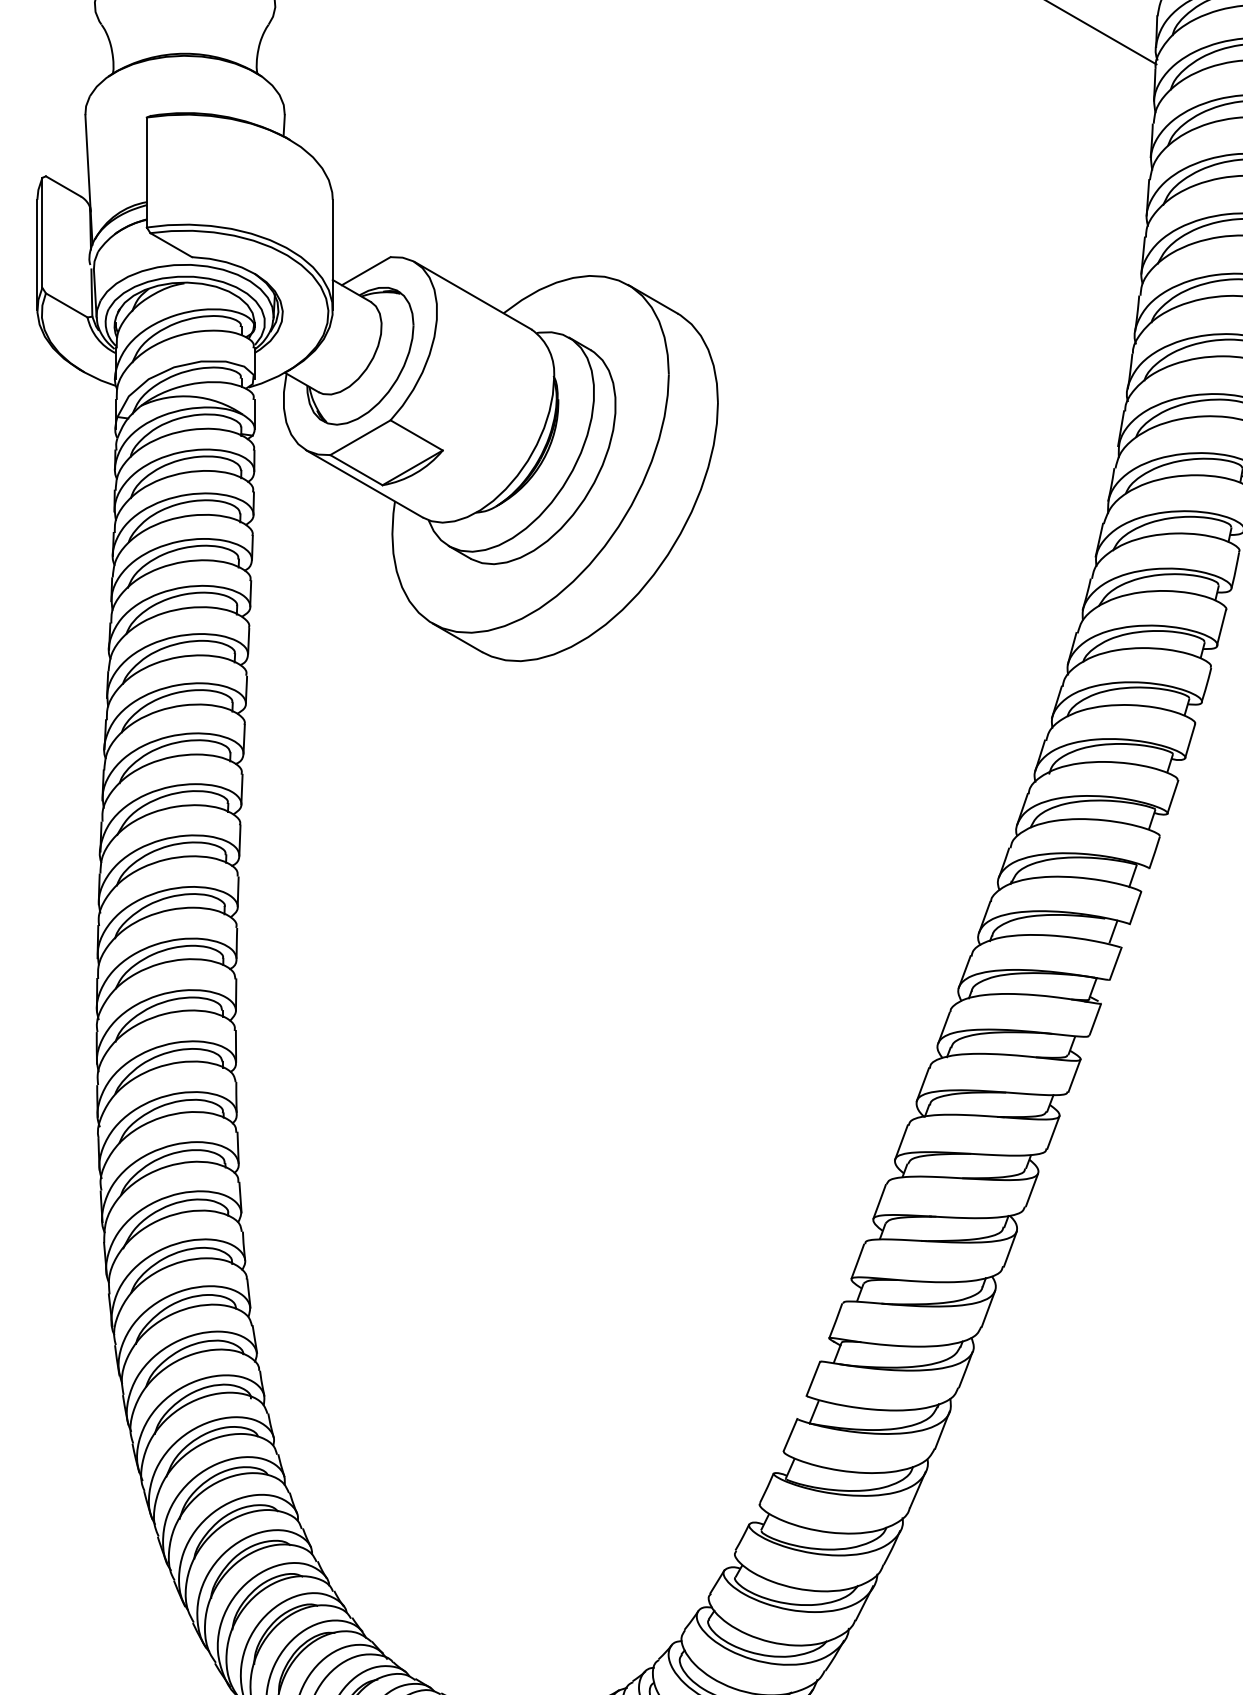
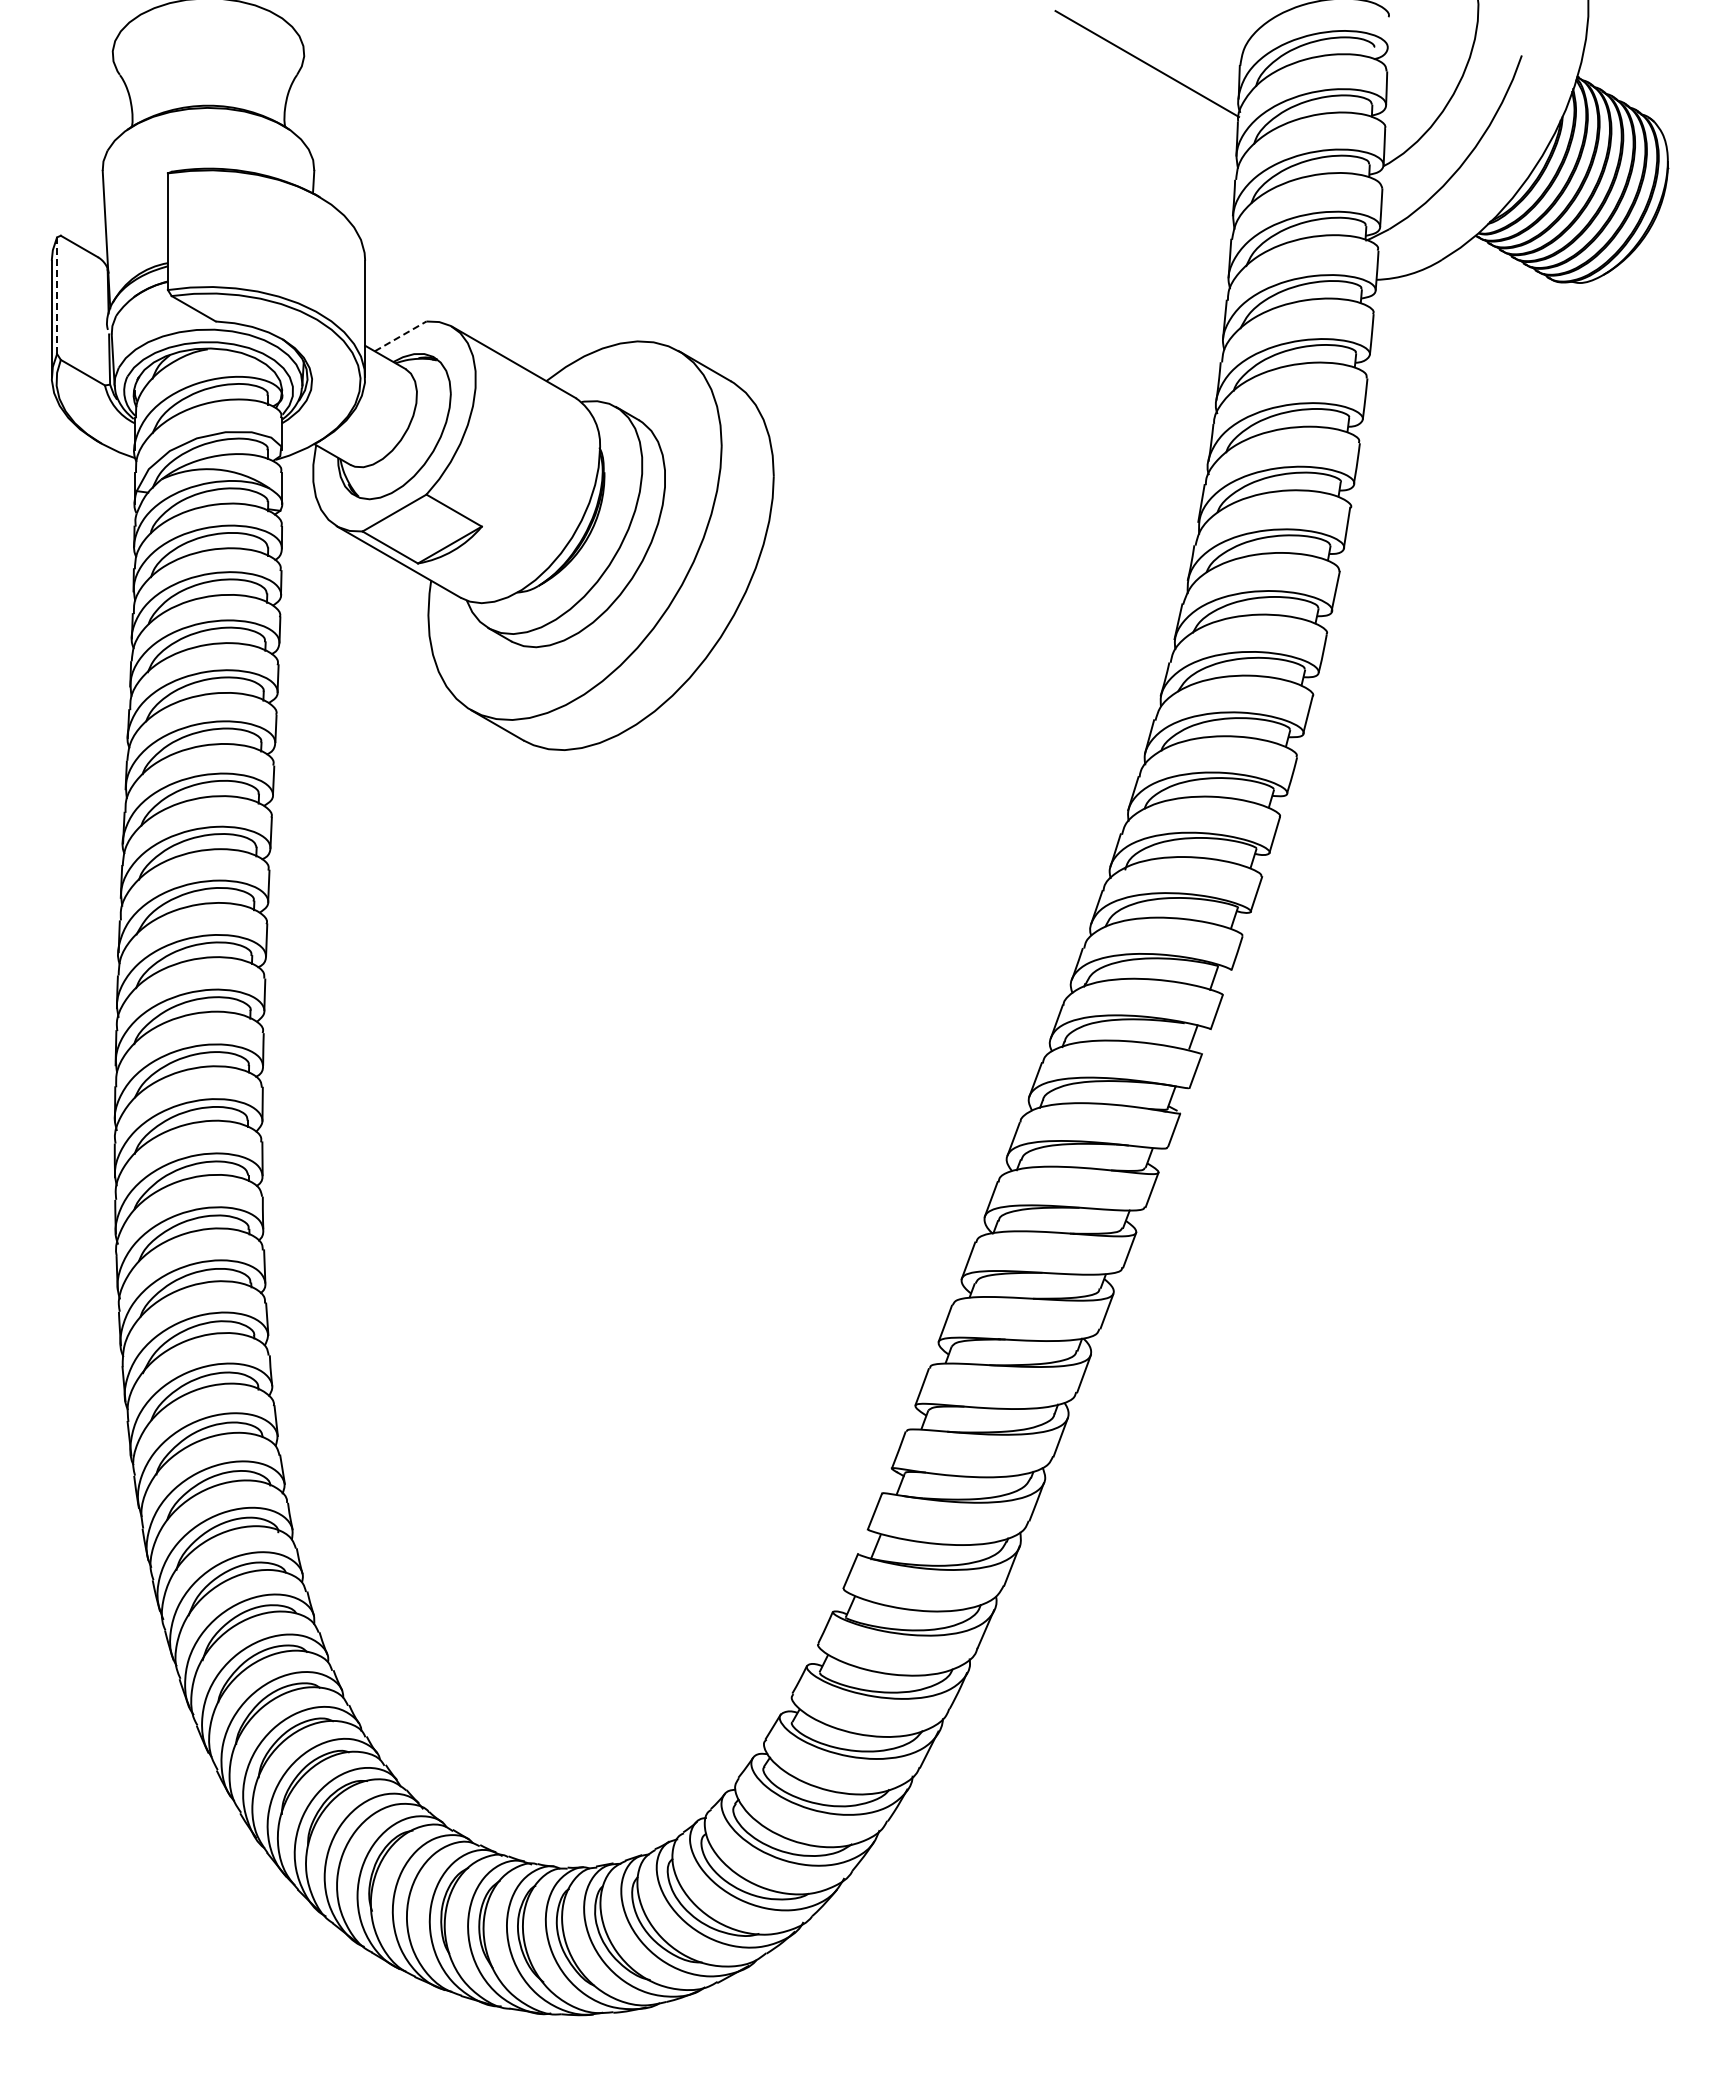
line: (42, 232) -> (57, 295), solid -> dashed
line: (366, 271) -> (400, 336), solid -> dashed

